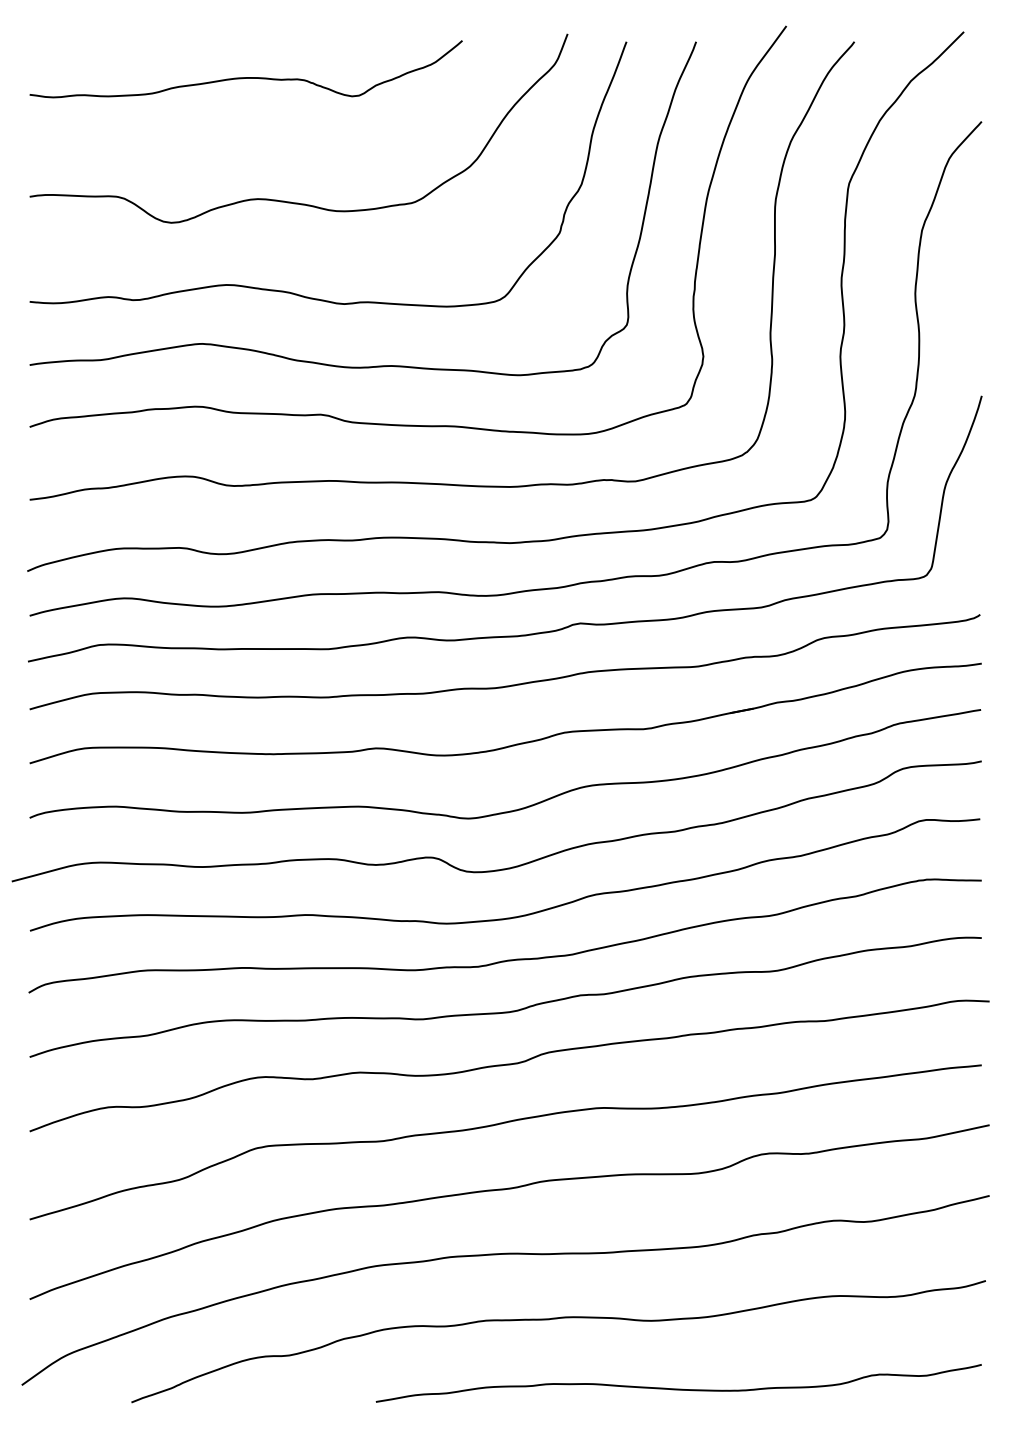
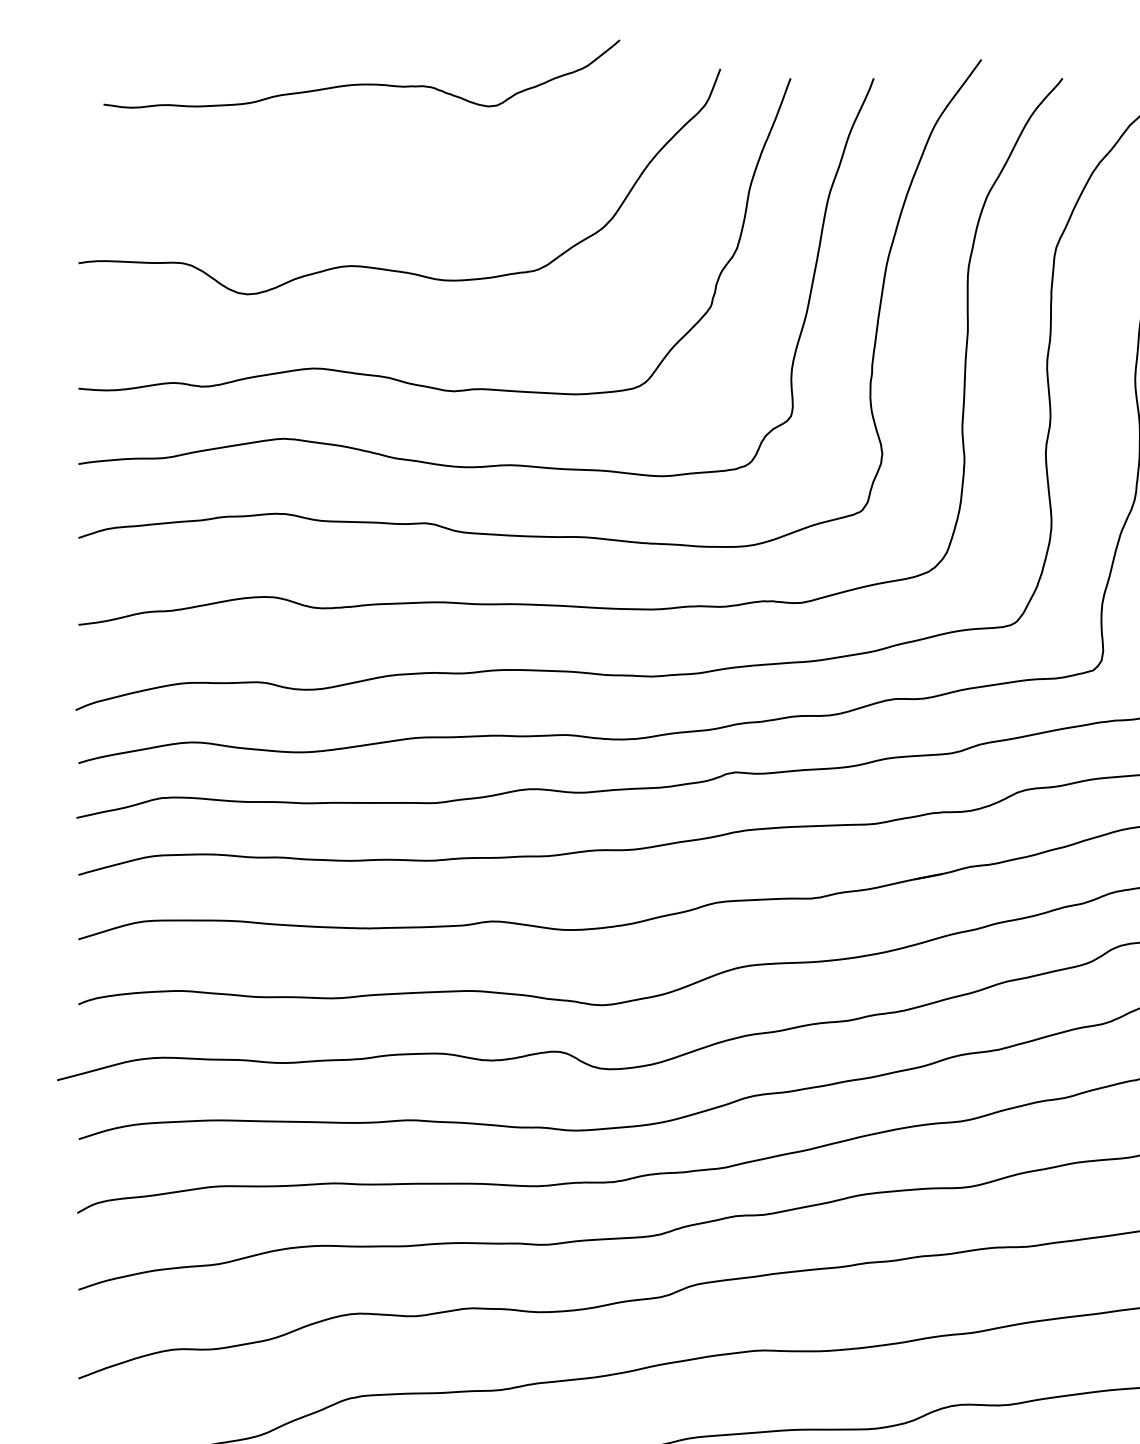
curve: (245, 77) -> (361, 83), moved

